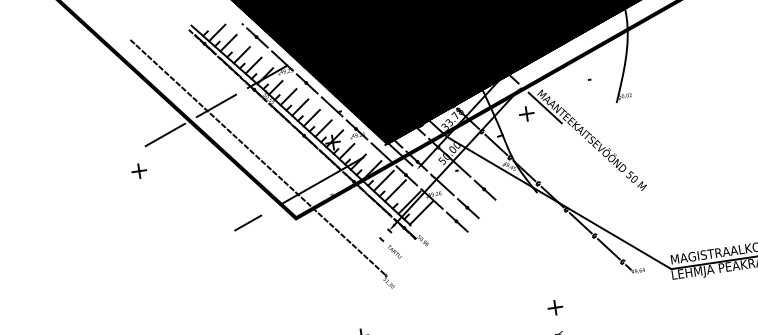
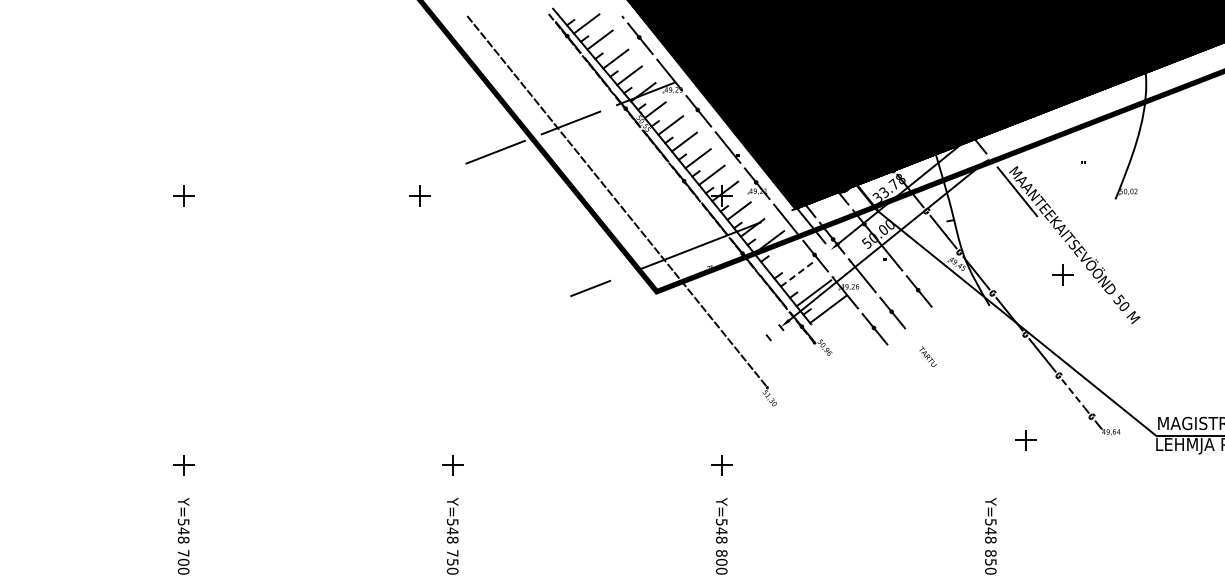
part: (526, 113) -> (1062, 274), moved
part: (138, 170) -> (419, 195), moved
line: (383, 180) -> (783, 258), removed
line: (395, 190) -> (797, 274), solid -> dashed
line: (607, 248) -> (1073, 394), solid -> dashed
text: (394, 251) -> (927, 356), moved
part: (554, 307) -> (1025, 440), moved

